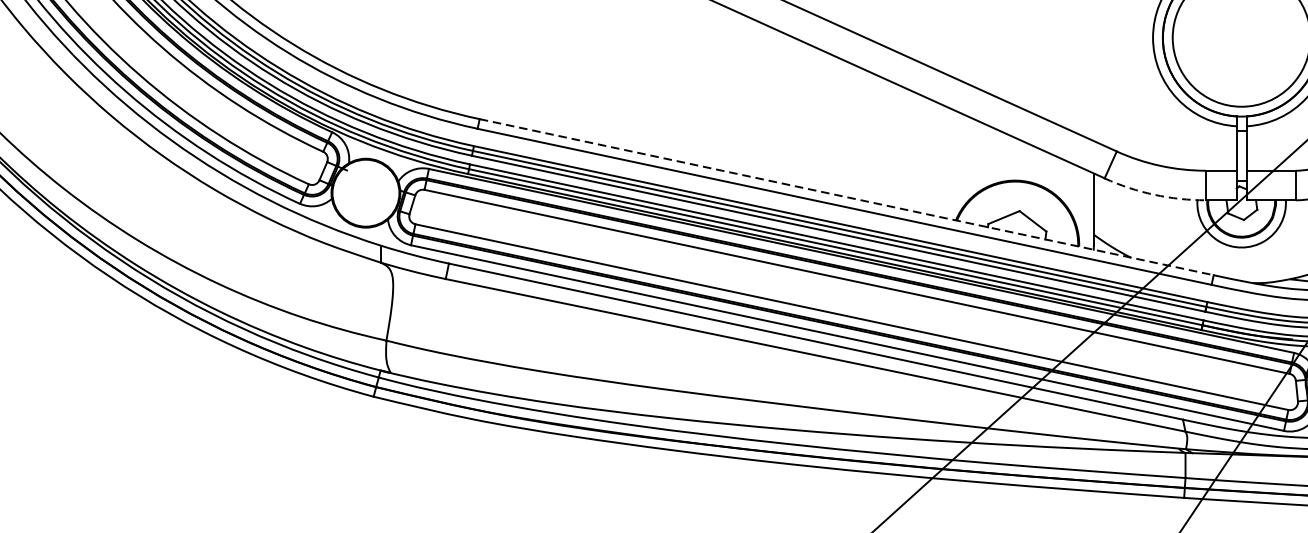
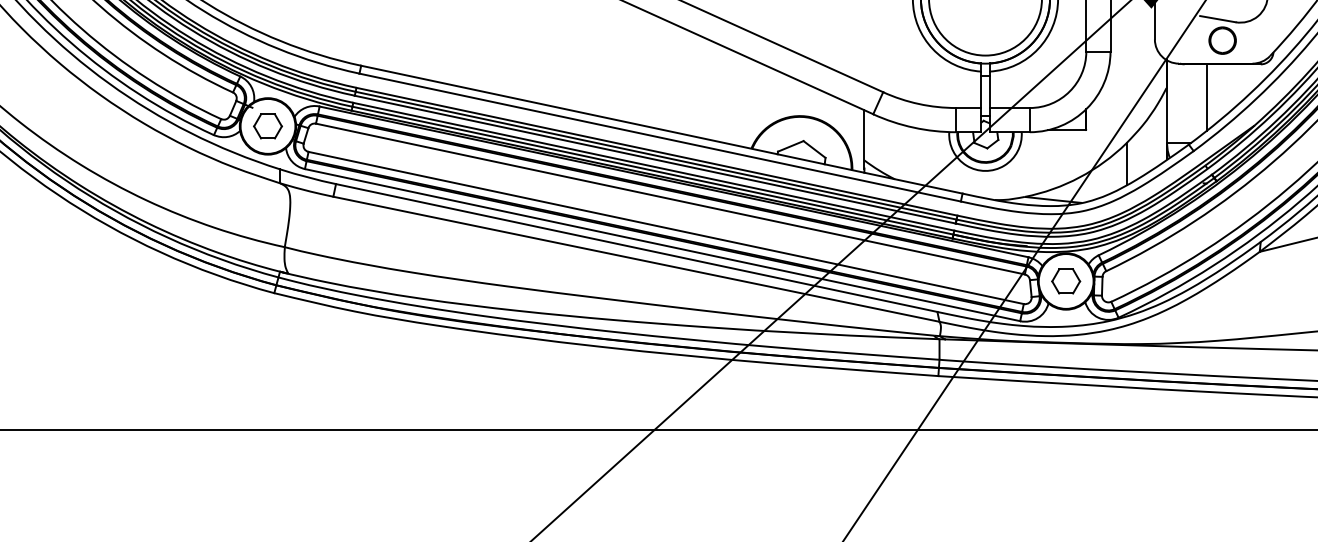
part: (365, 193) -> (267, 126), added
arc: (1153, 194) -> (913, 127), dashed -> solid
line: (847, 196) -> (662, 129), dashed -> solid

